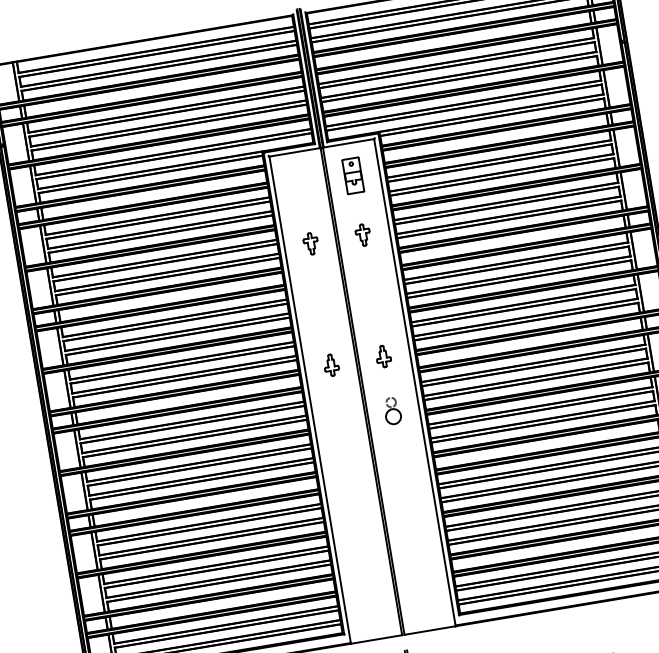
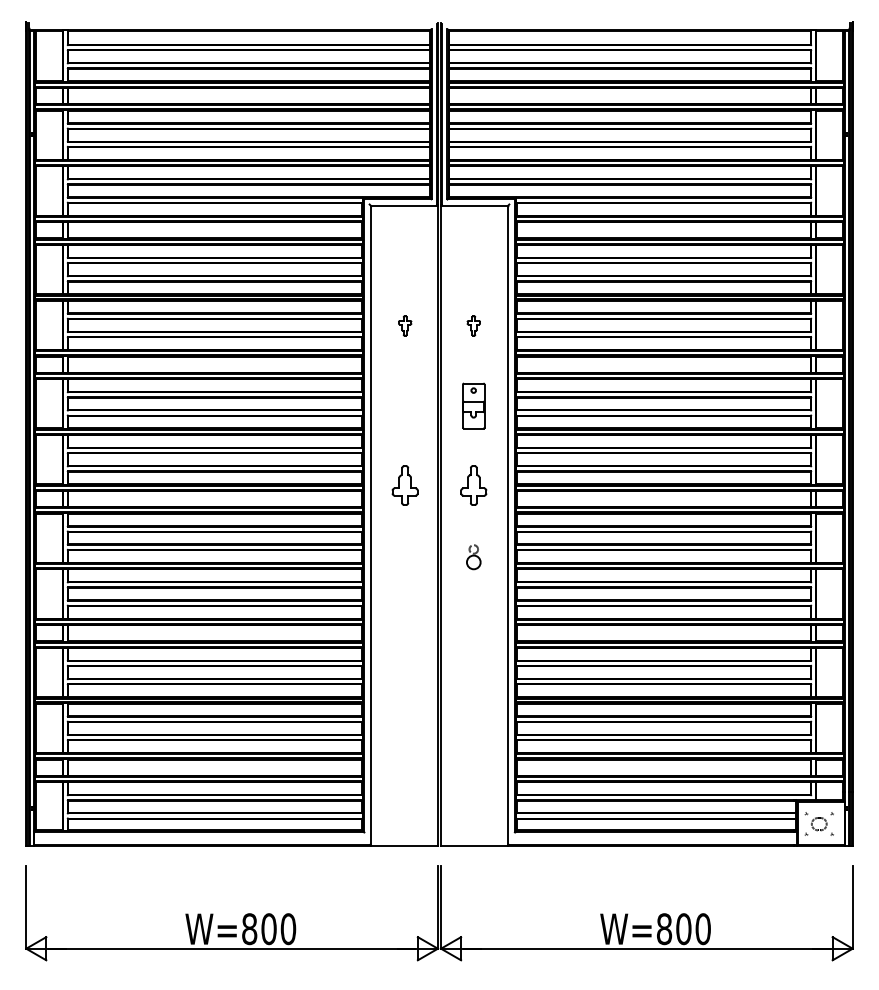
part: (353, 175) -> (473, 405), moved
part: (362, 234) -> (473, 325), size x0.7
part: (310, 243) -> (404, 325), size x0.7
part: (383, 356) -> (473, 485), size x1.4
part: (331, 365) -> (405, 485), size x1.4
part: (392, 411) -> (473, 557), size x0.7

